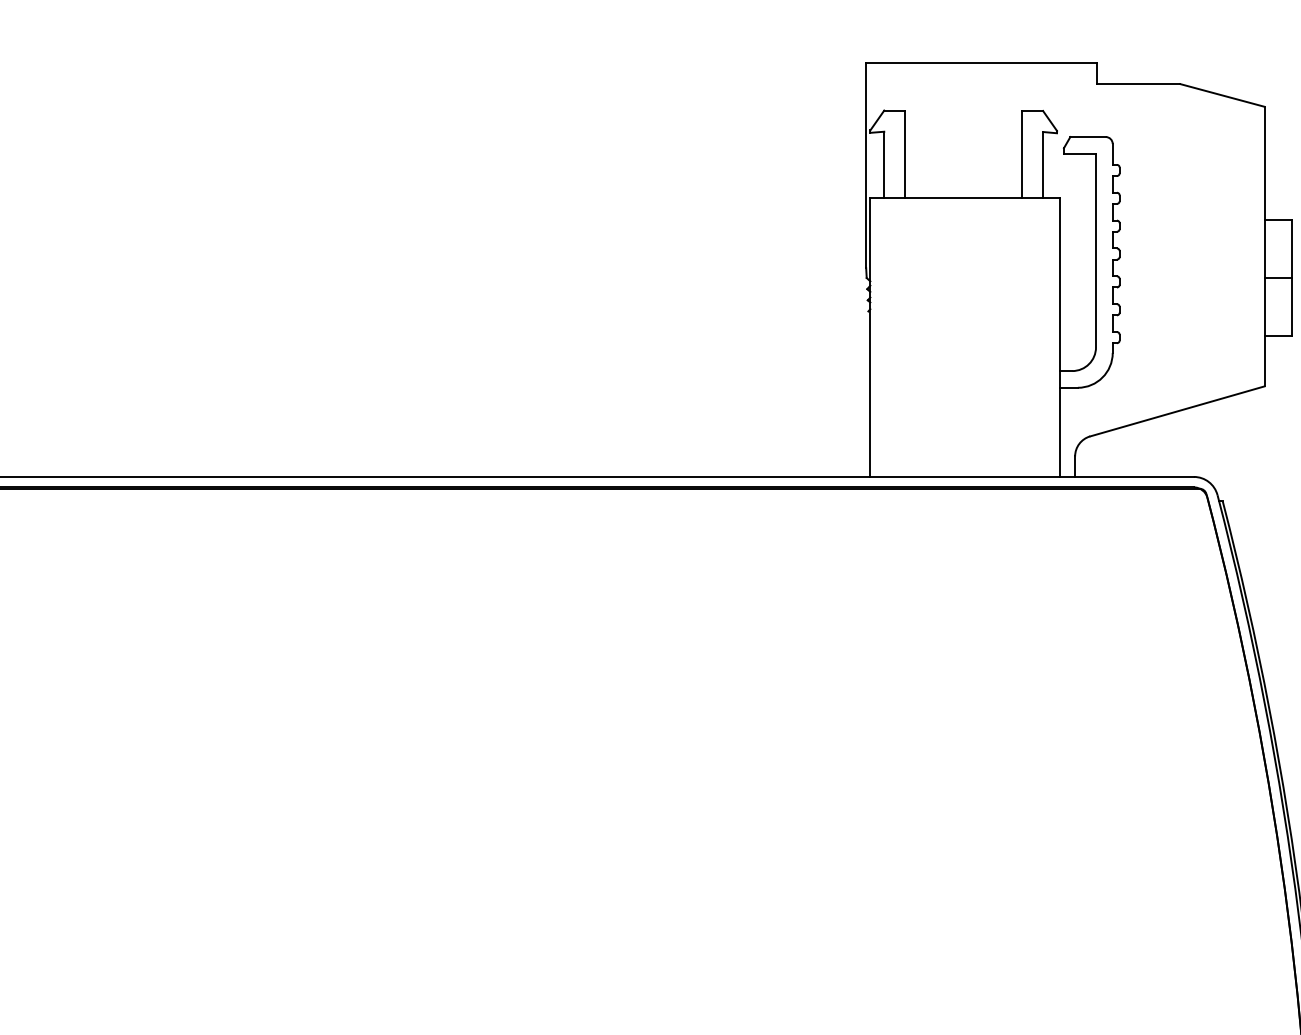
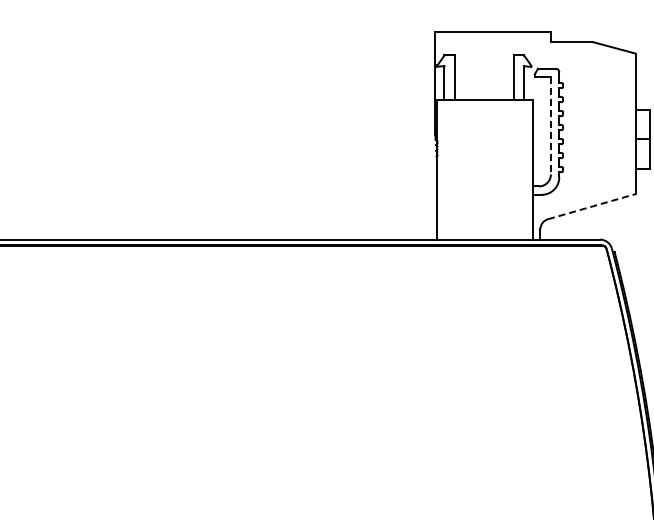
line: (1095, 249) -> (550, 125), solid -> dashed
line: (1176, 411) -> (591, 206), solid -> dashed

